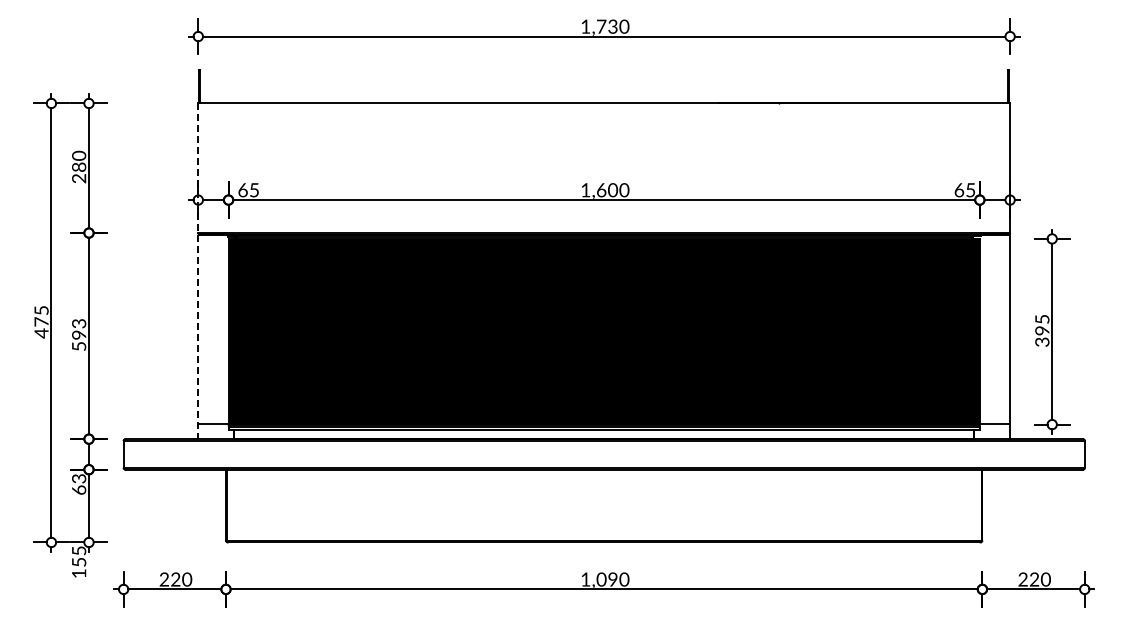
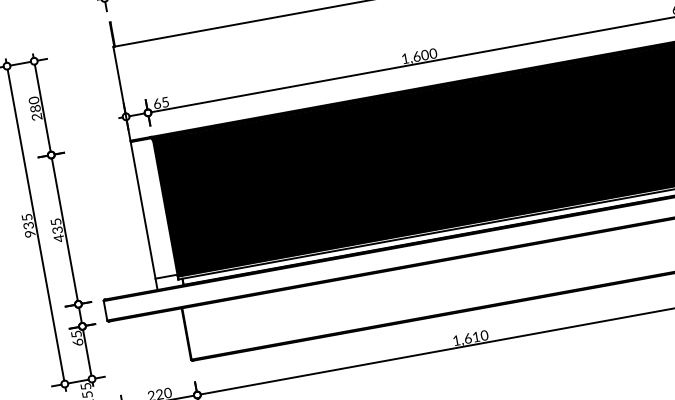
line: (198, 271) -> (135, 168), dashed -> solid
text: (41, 327) -> (29, 229), 475 -> 935
text: (79, 335) -> (57, 230), 593 -> 435
text: (79, 478) -> (76, 334), 63 -> 65
text: (606, 579) -> (471, 337), 1,090 -> 1,610

